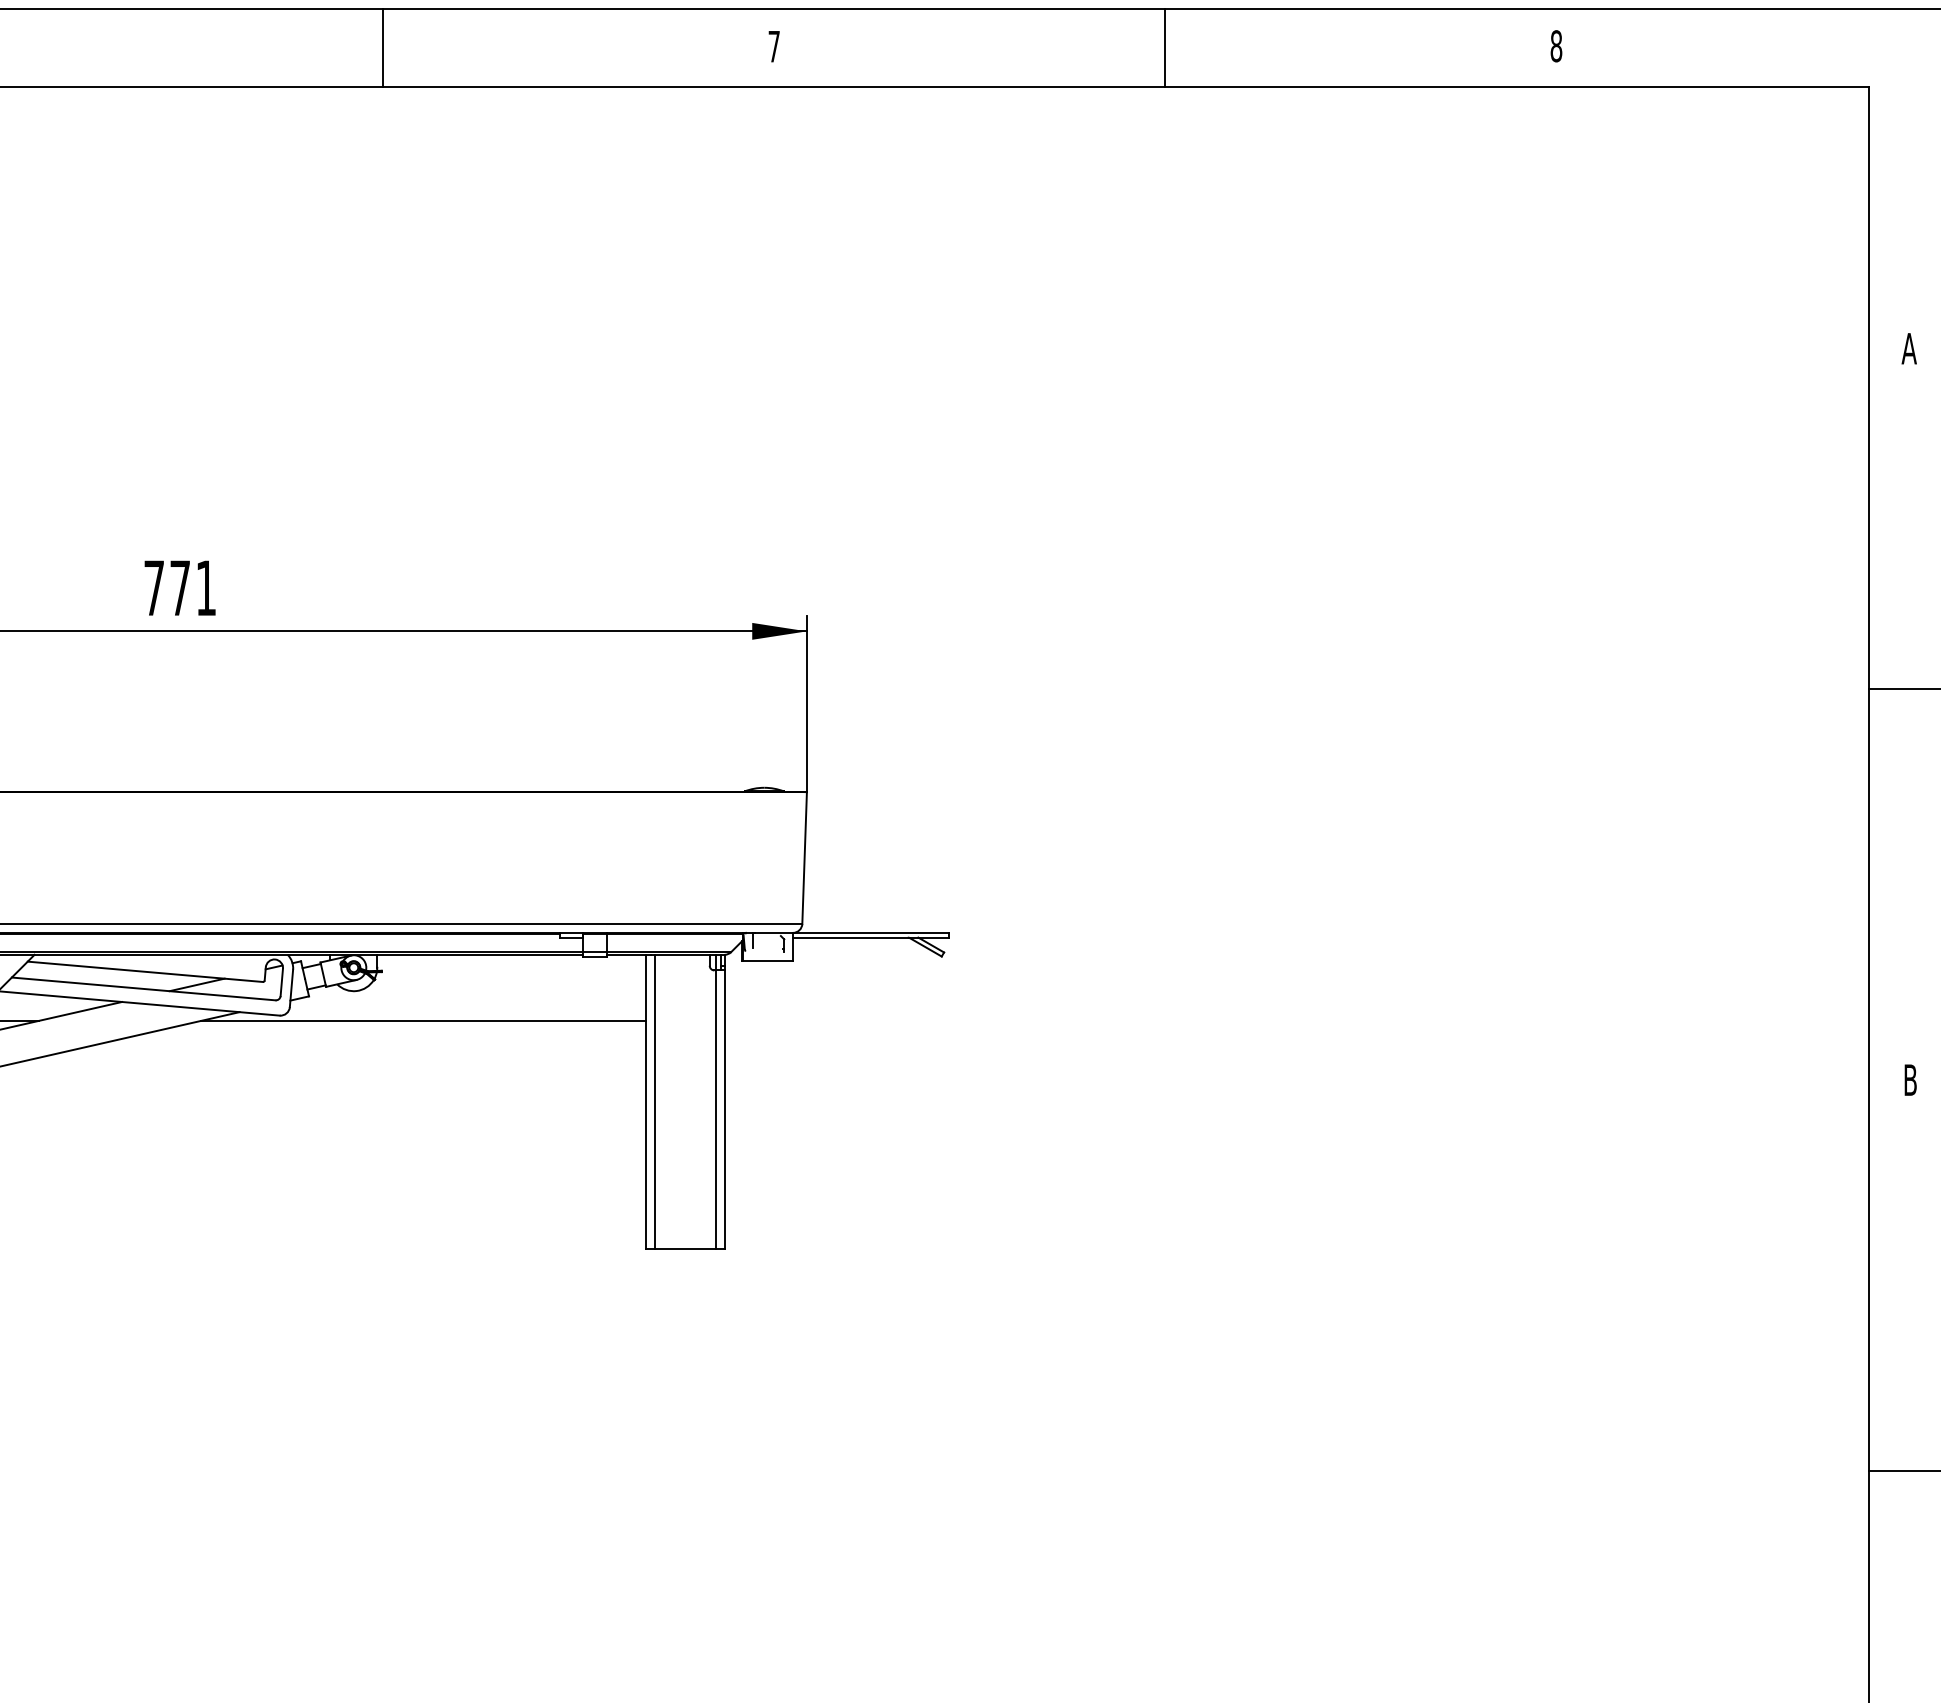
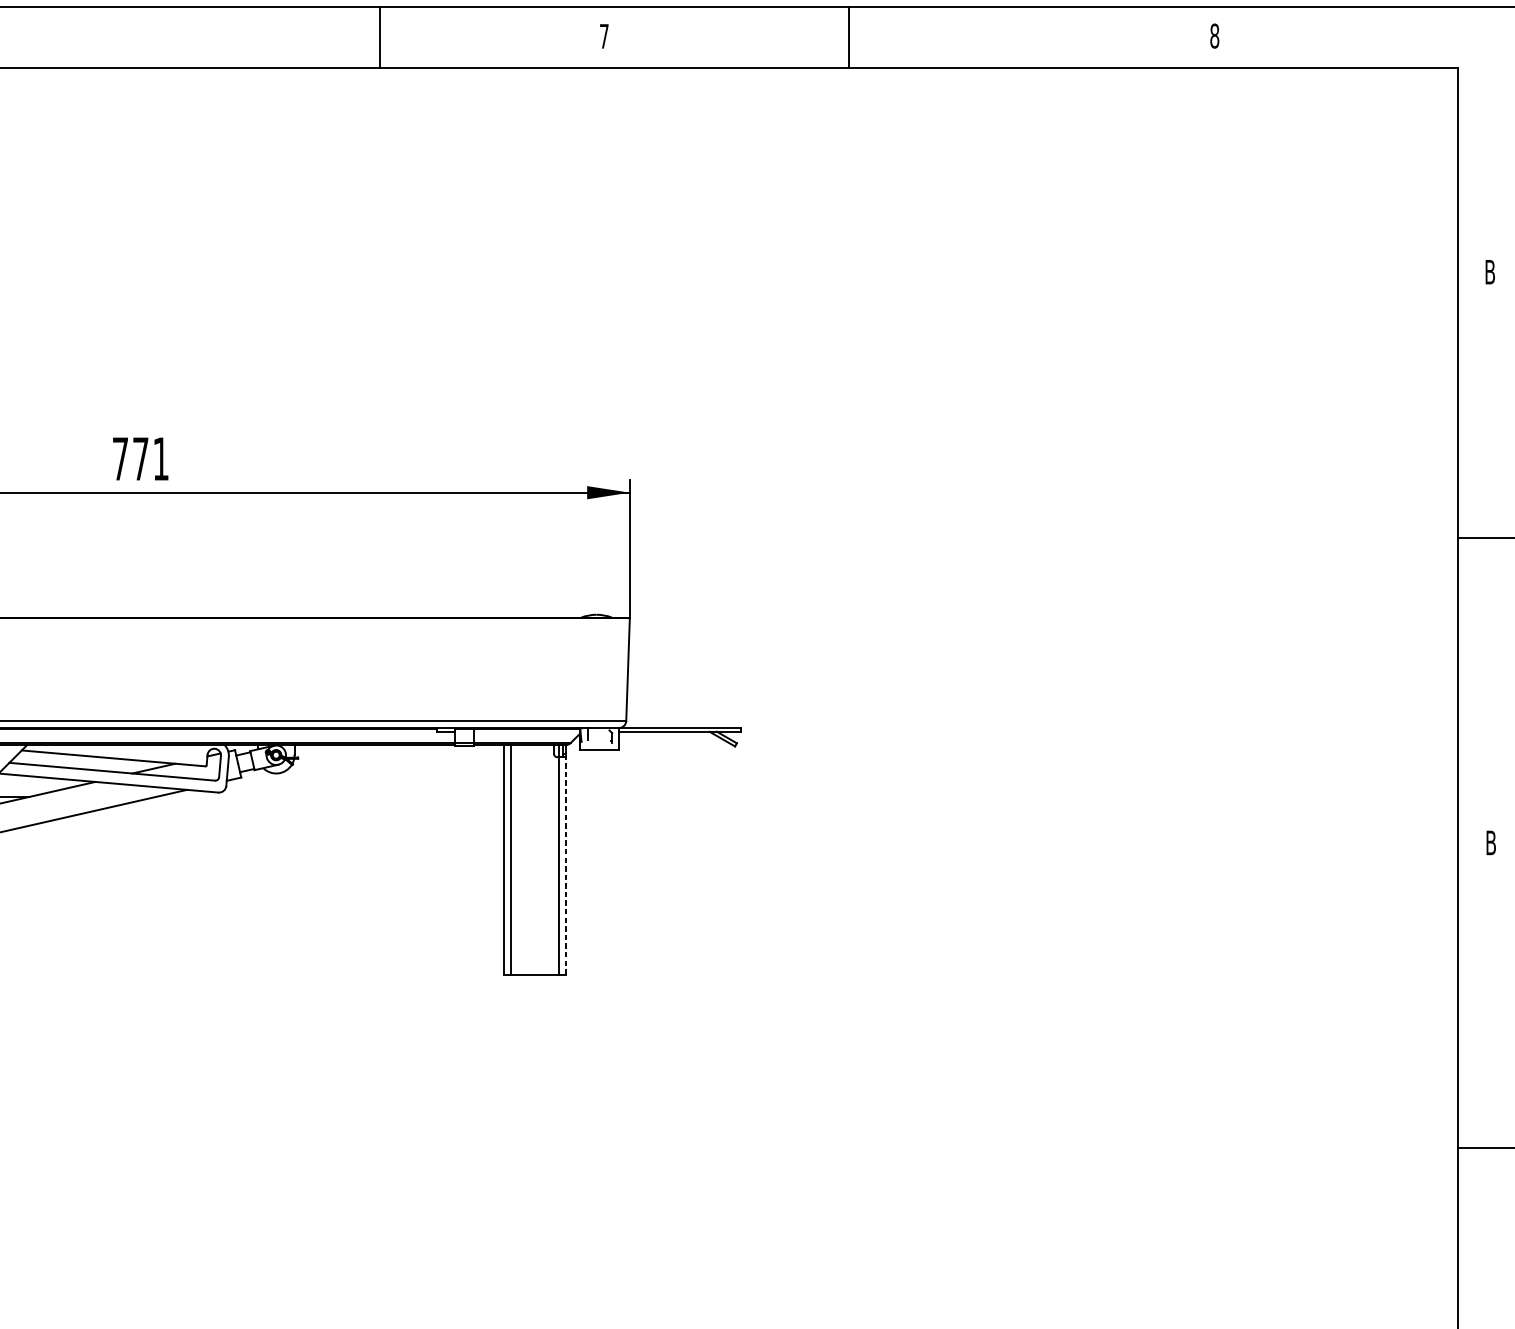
line: (382, 48) -> (379, 37), moved
line: (1164, 48) -> (848, 37), moved
text: (1908, 348) -> (1489, 271), A -> B
line: (423, 1020) -> (330, 796), removed
line: (725, 1109) -> (566, 865), solid -> dashed

